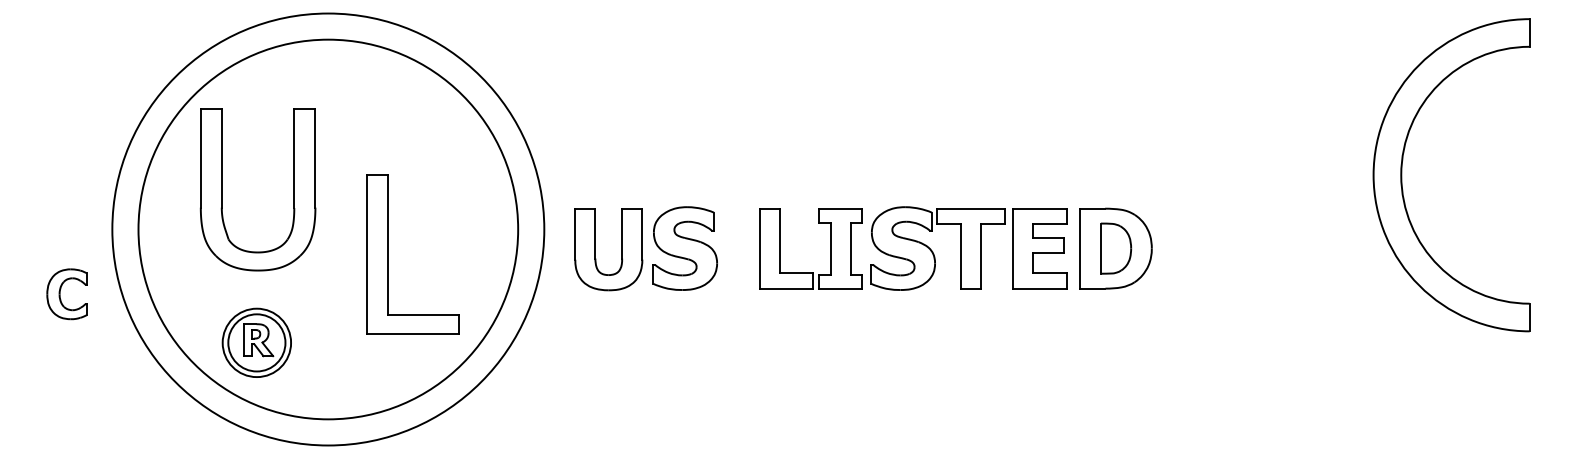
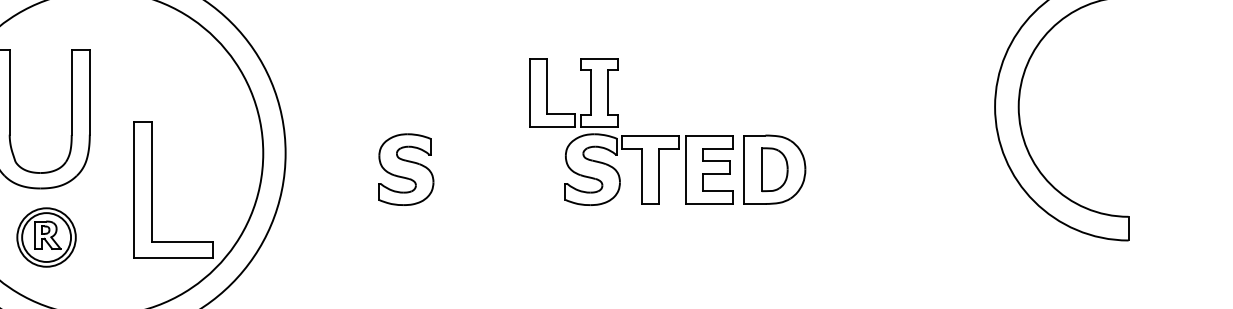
part: (830, 248) -> (590, 92), moved
part: (595, 249) -> (329, 170), removed
part: (388, 254) -> (152, 190), moved
part: (256, 342) -> (46, 237), moved

